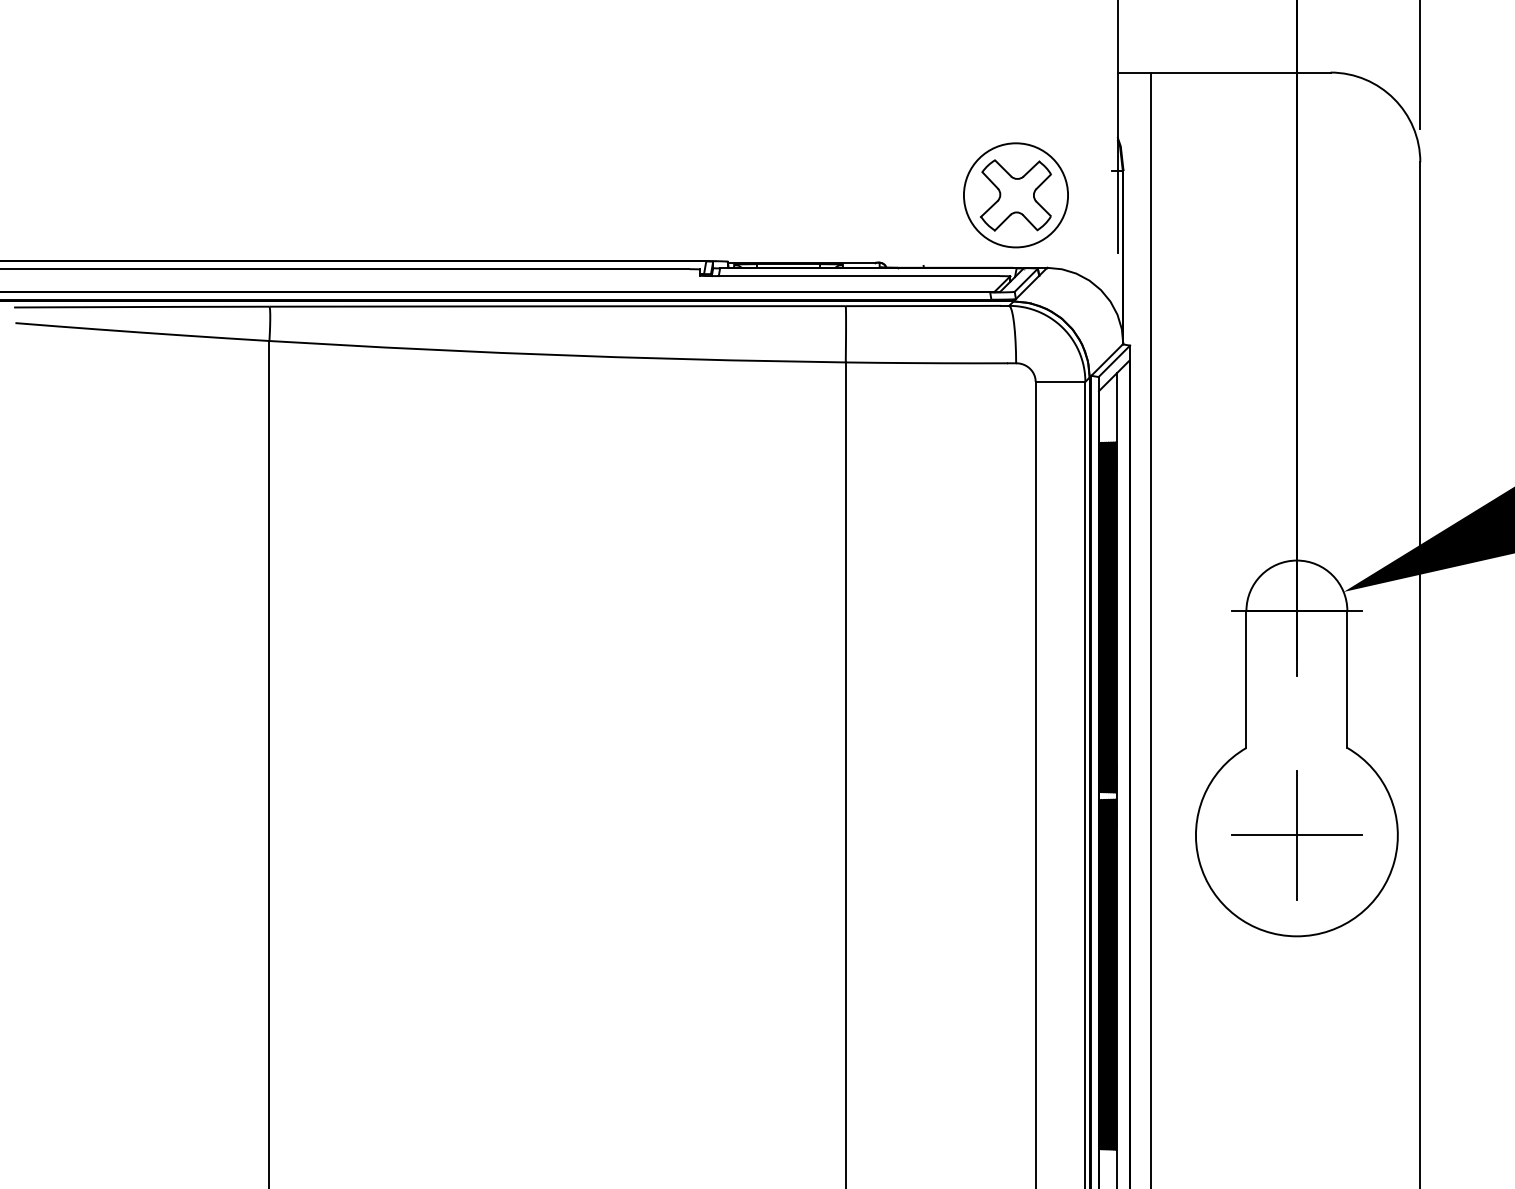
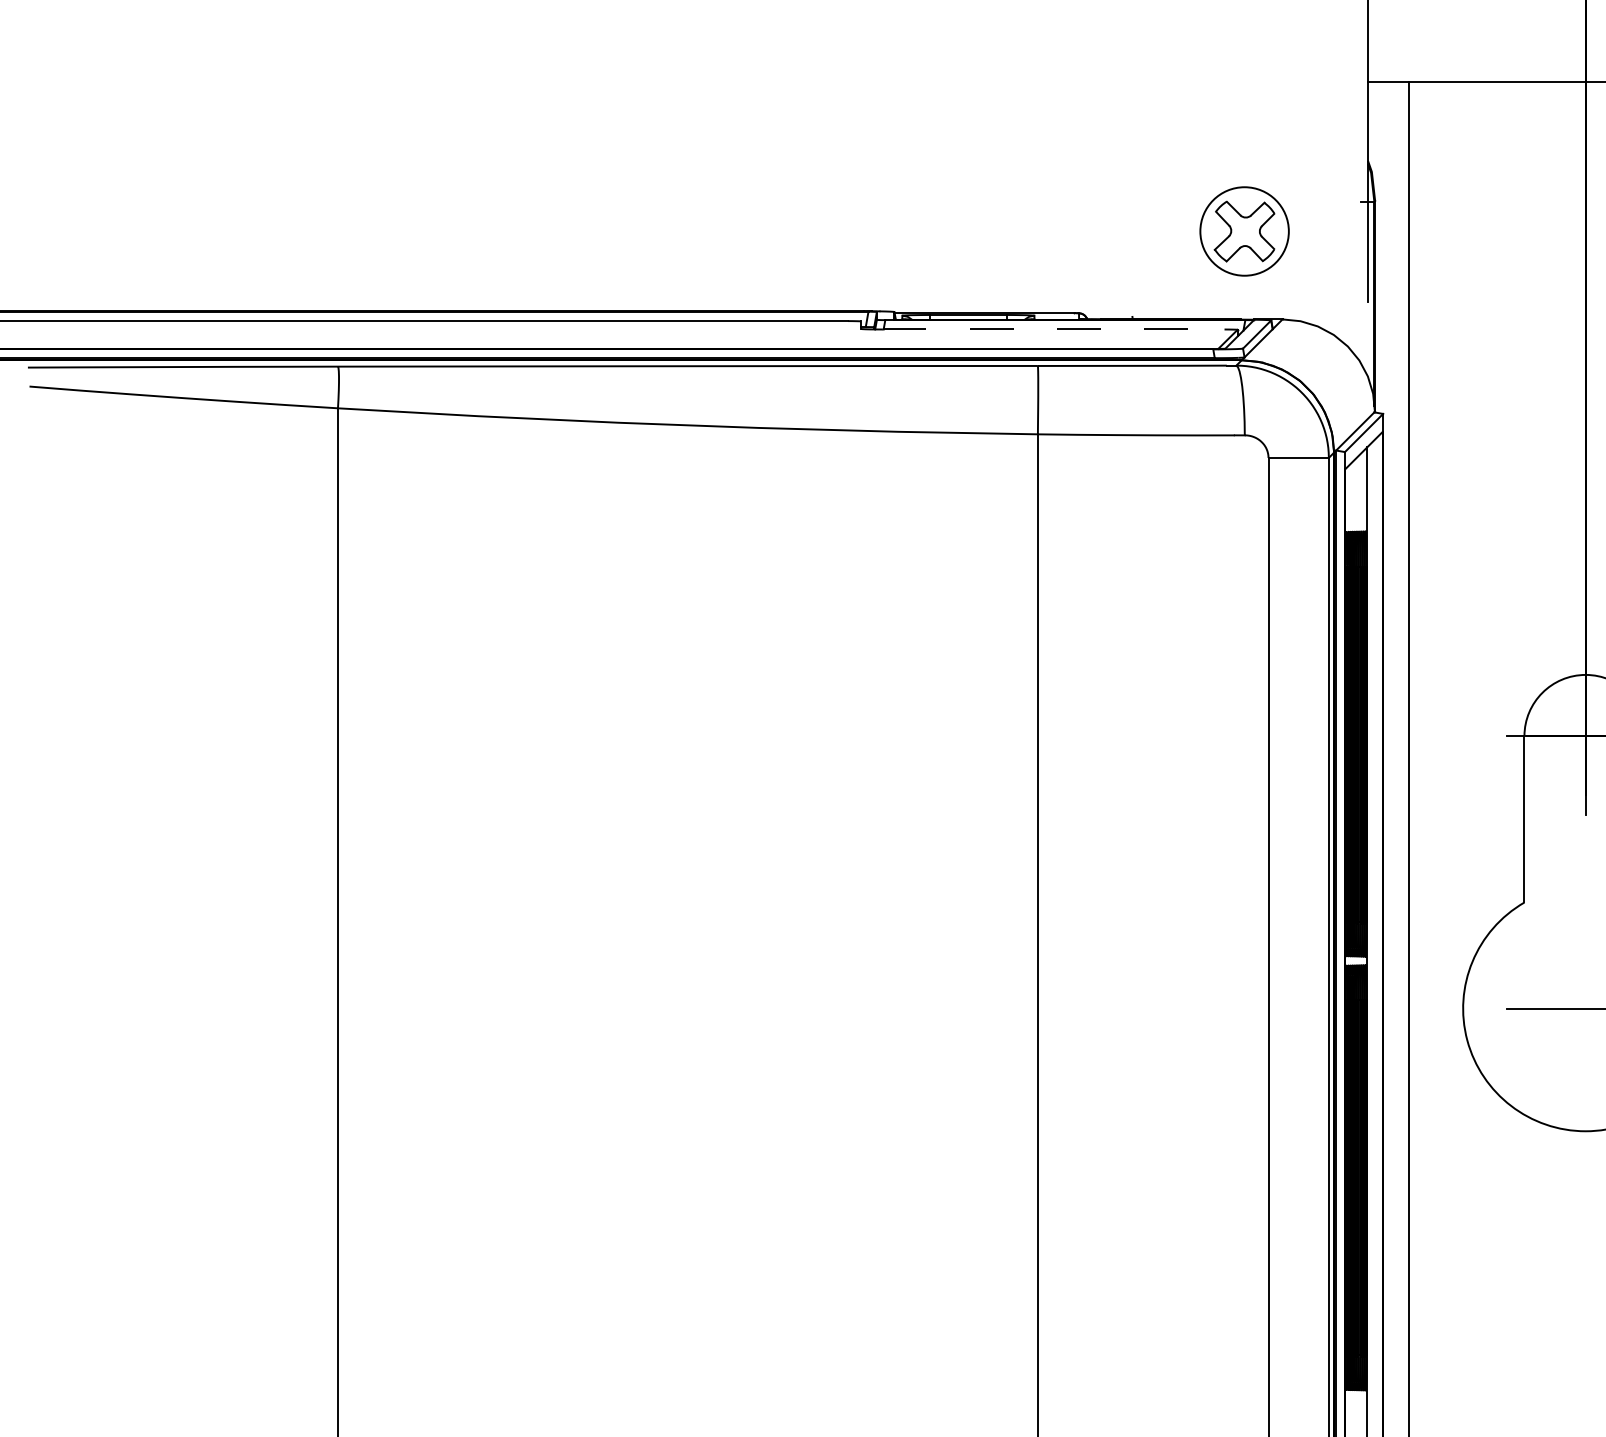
part: (1015, 195) -> (1244, 231), size x0.7
line: (858, 276) -> (1053, 329), solid -> dashed
line: (1296, 835) -> (1585, 1008), removed

